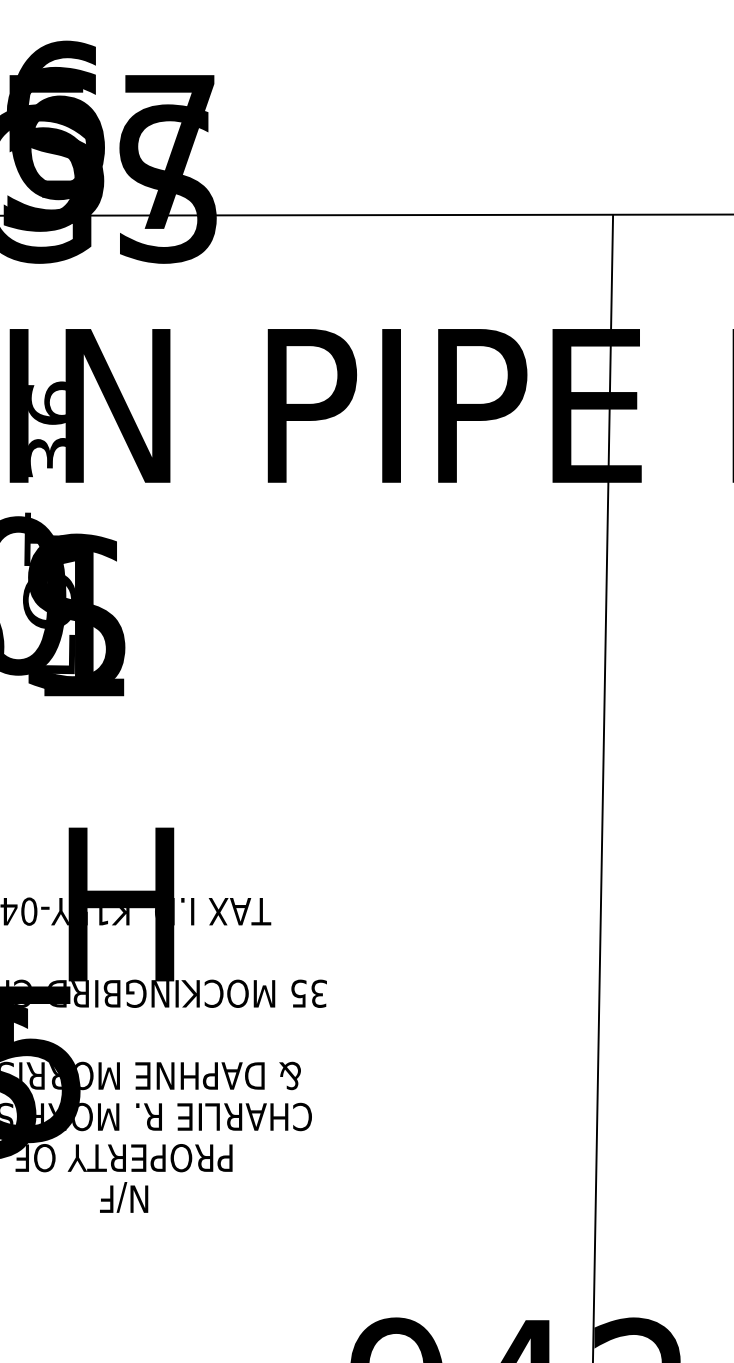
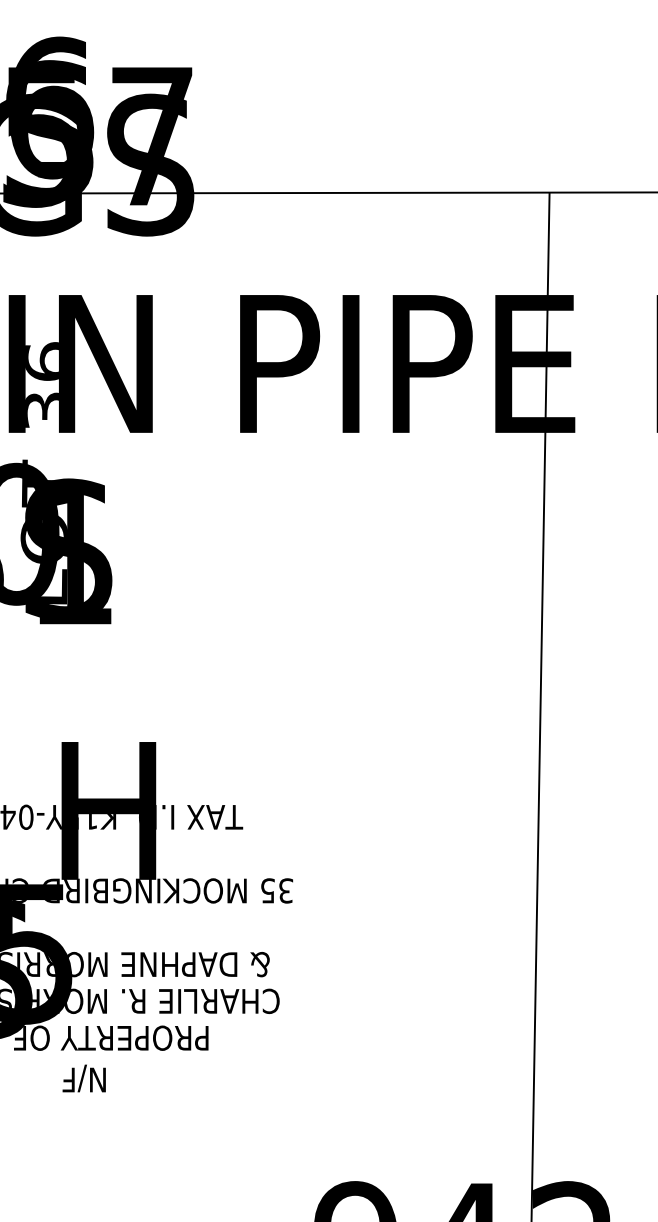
text: (123, 1197) -> (83, 1078), moved

